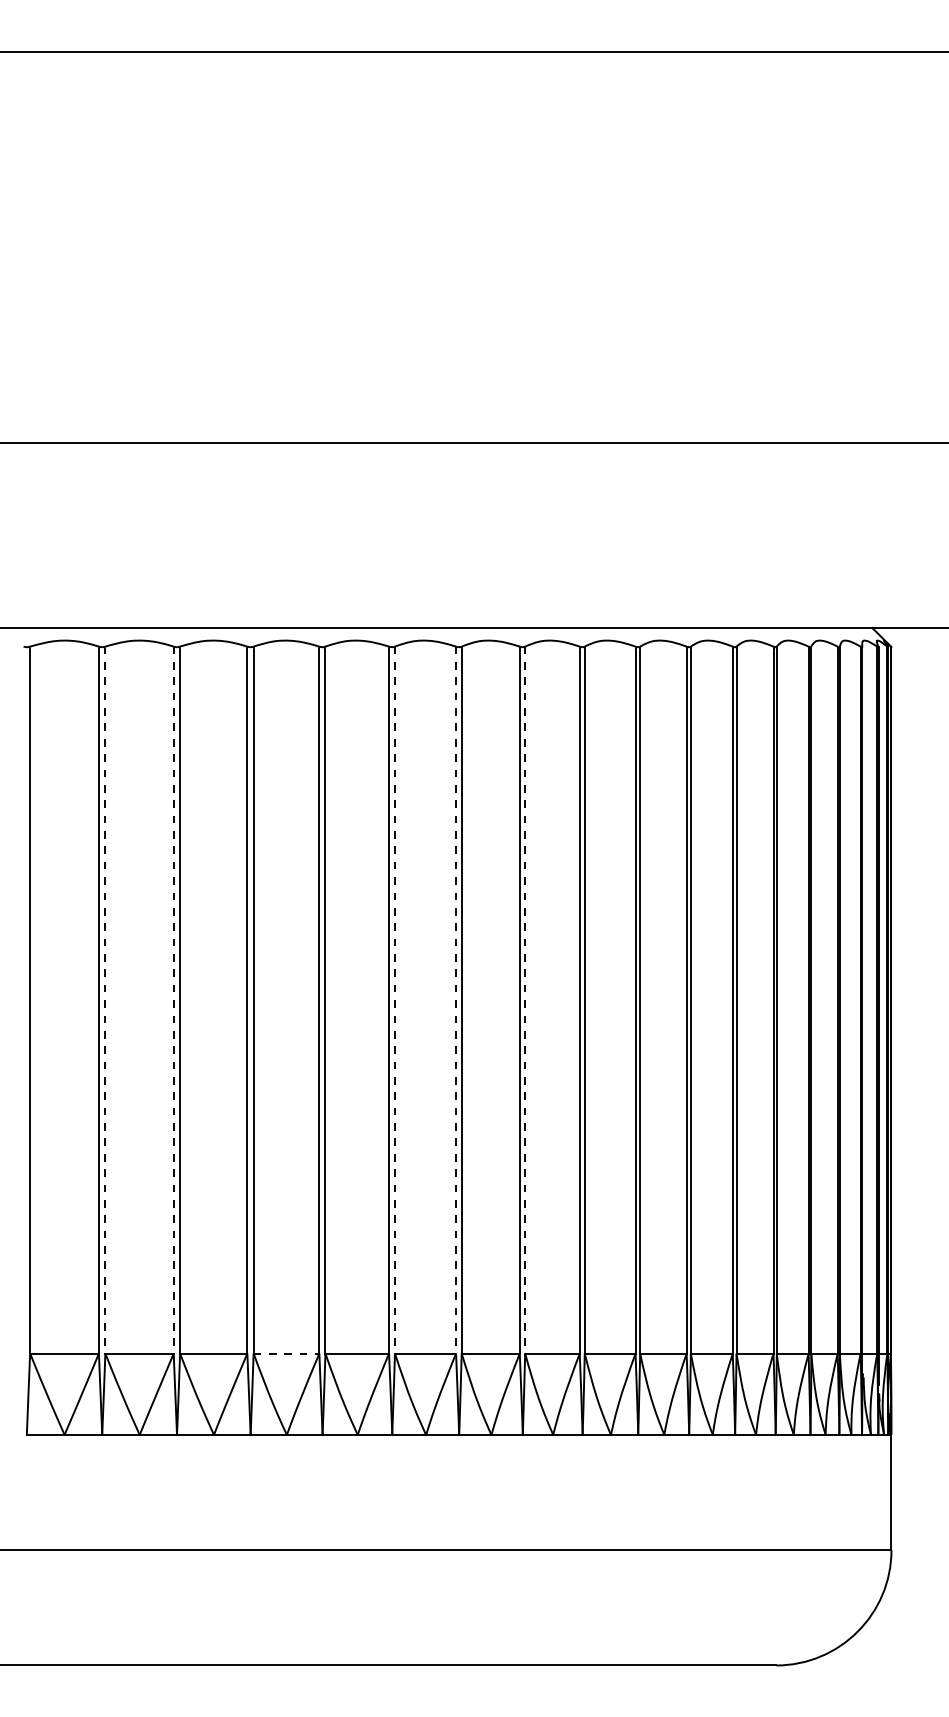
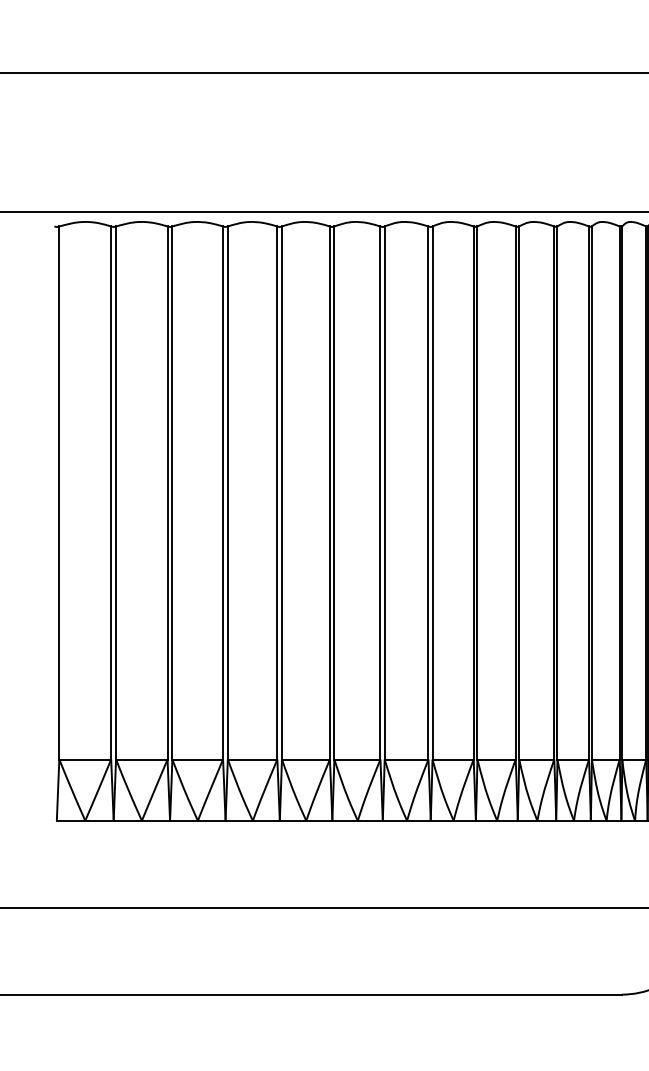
line: (105, 1000) -> (116, 493), dashed -> solid
line: (173, 1000) -> (167, 493), dashed -> solid
line: (394, 1000) -> (334, 493), dashed -> solid
line: (456, 1000) -> (380, 493), dashed -> solid
line: (525, 1000) -> (432, 493), dashed -> solid
line: (286, 1353) -> (252, 759), dashed -> solid

